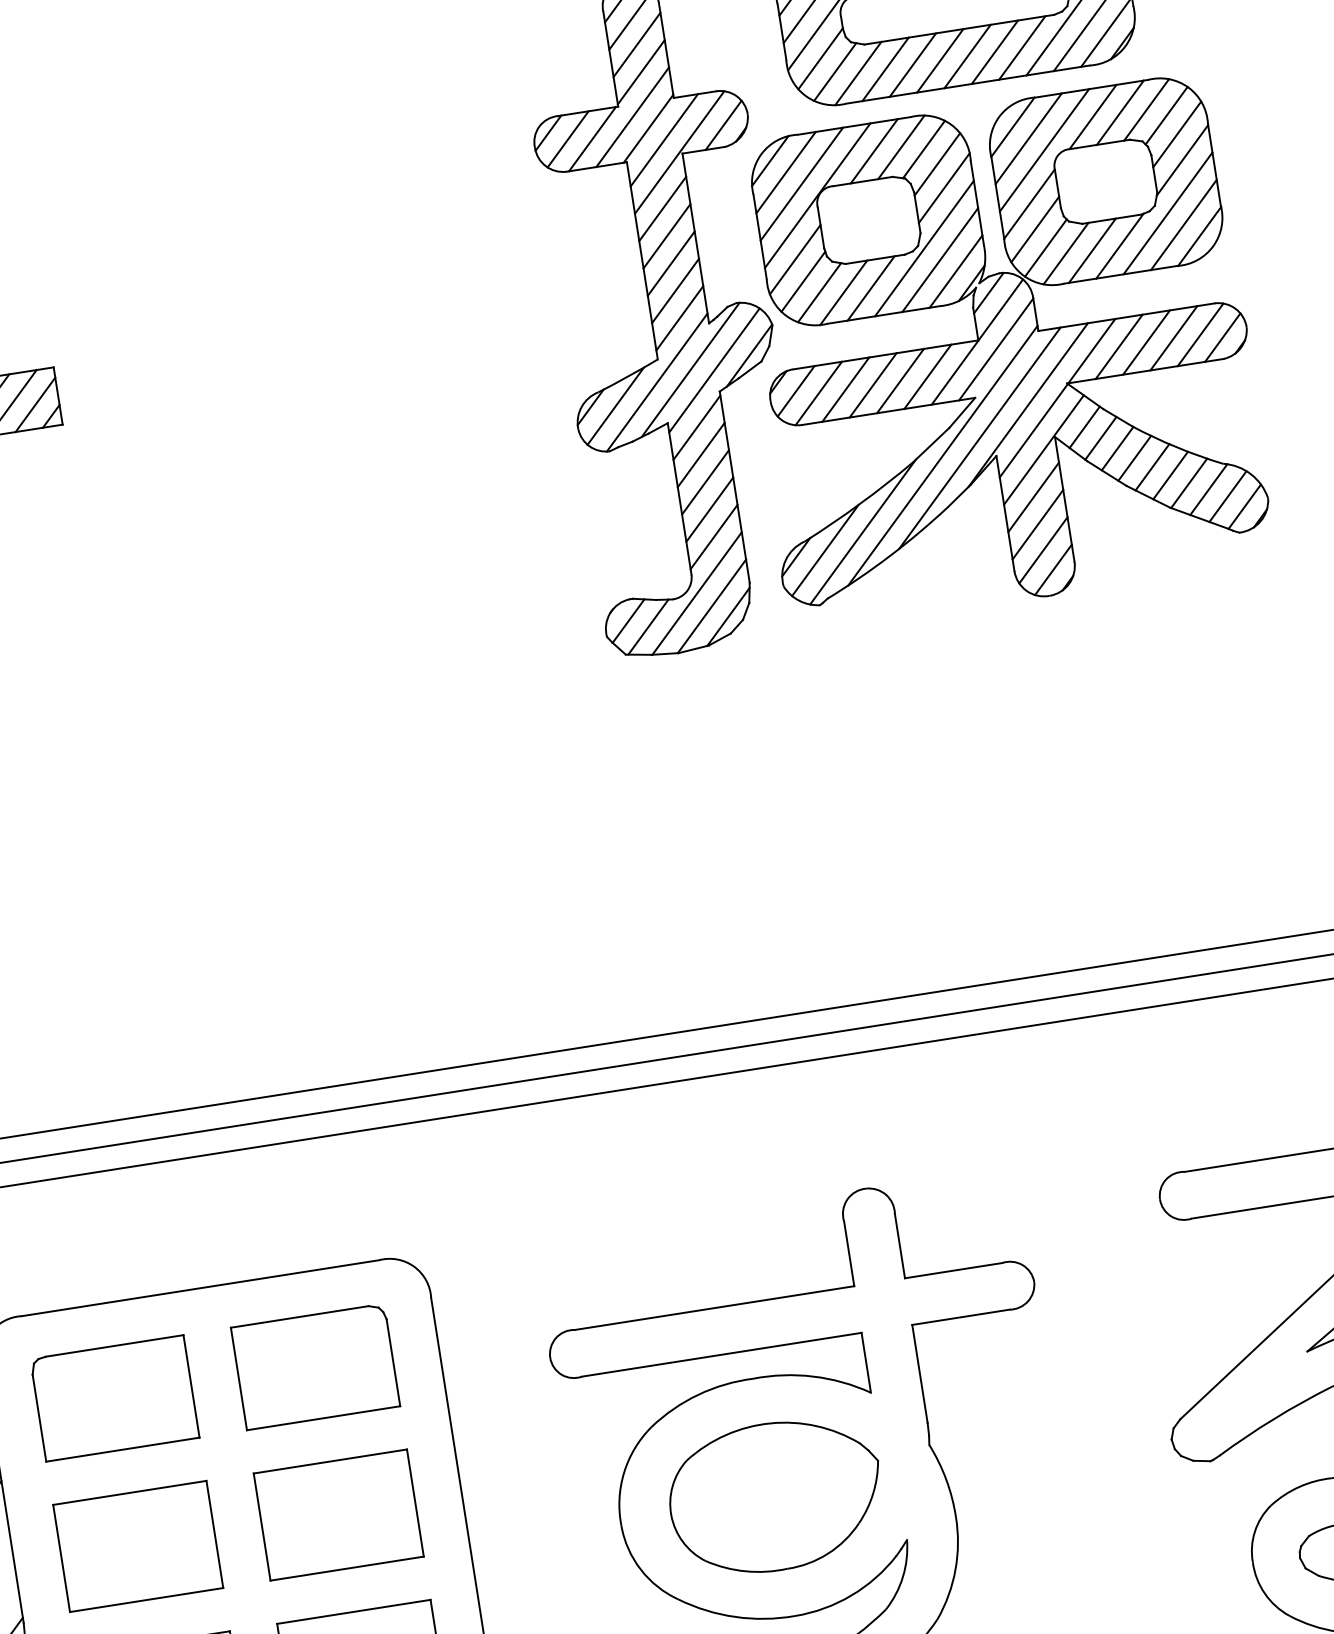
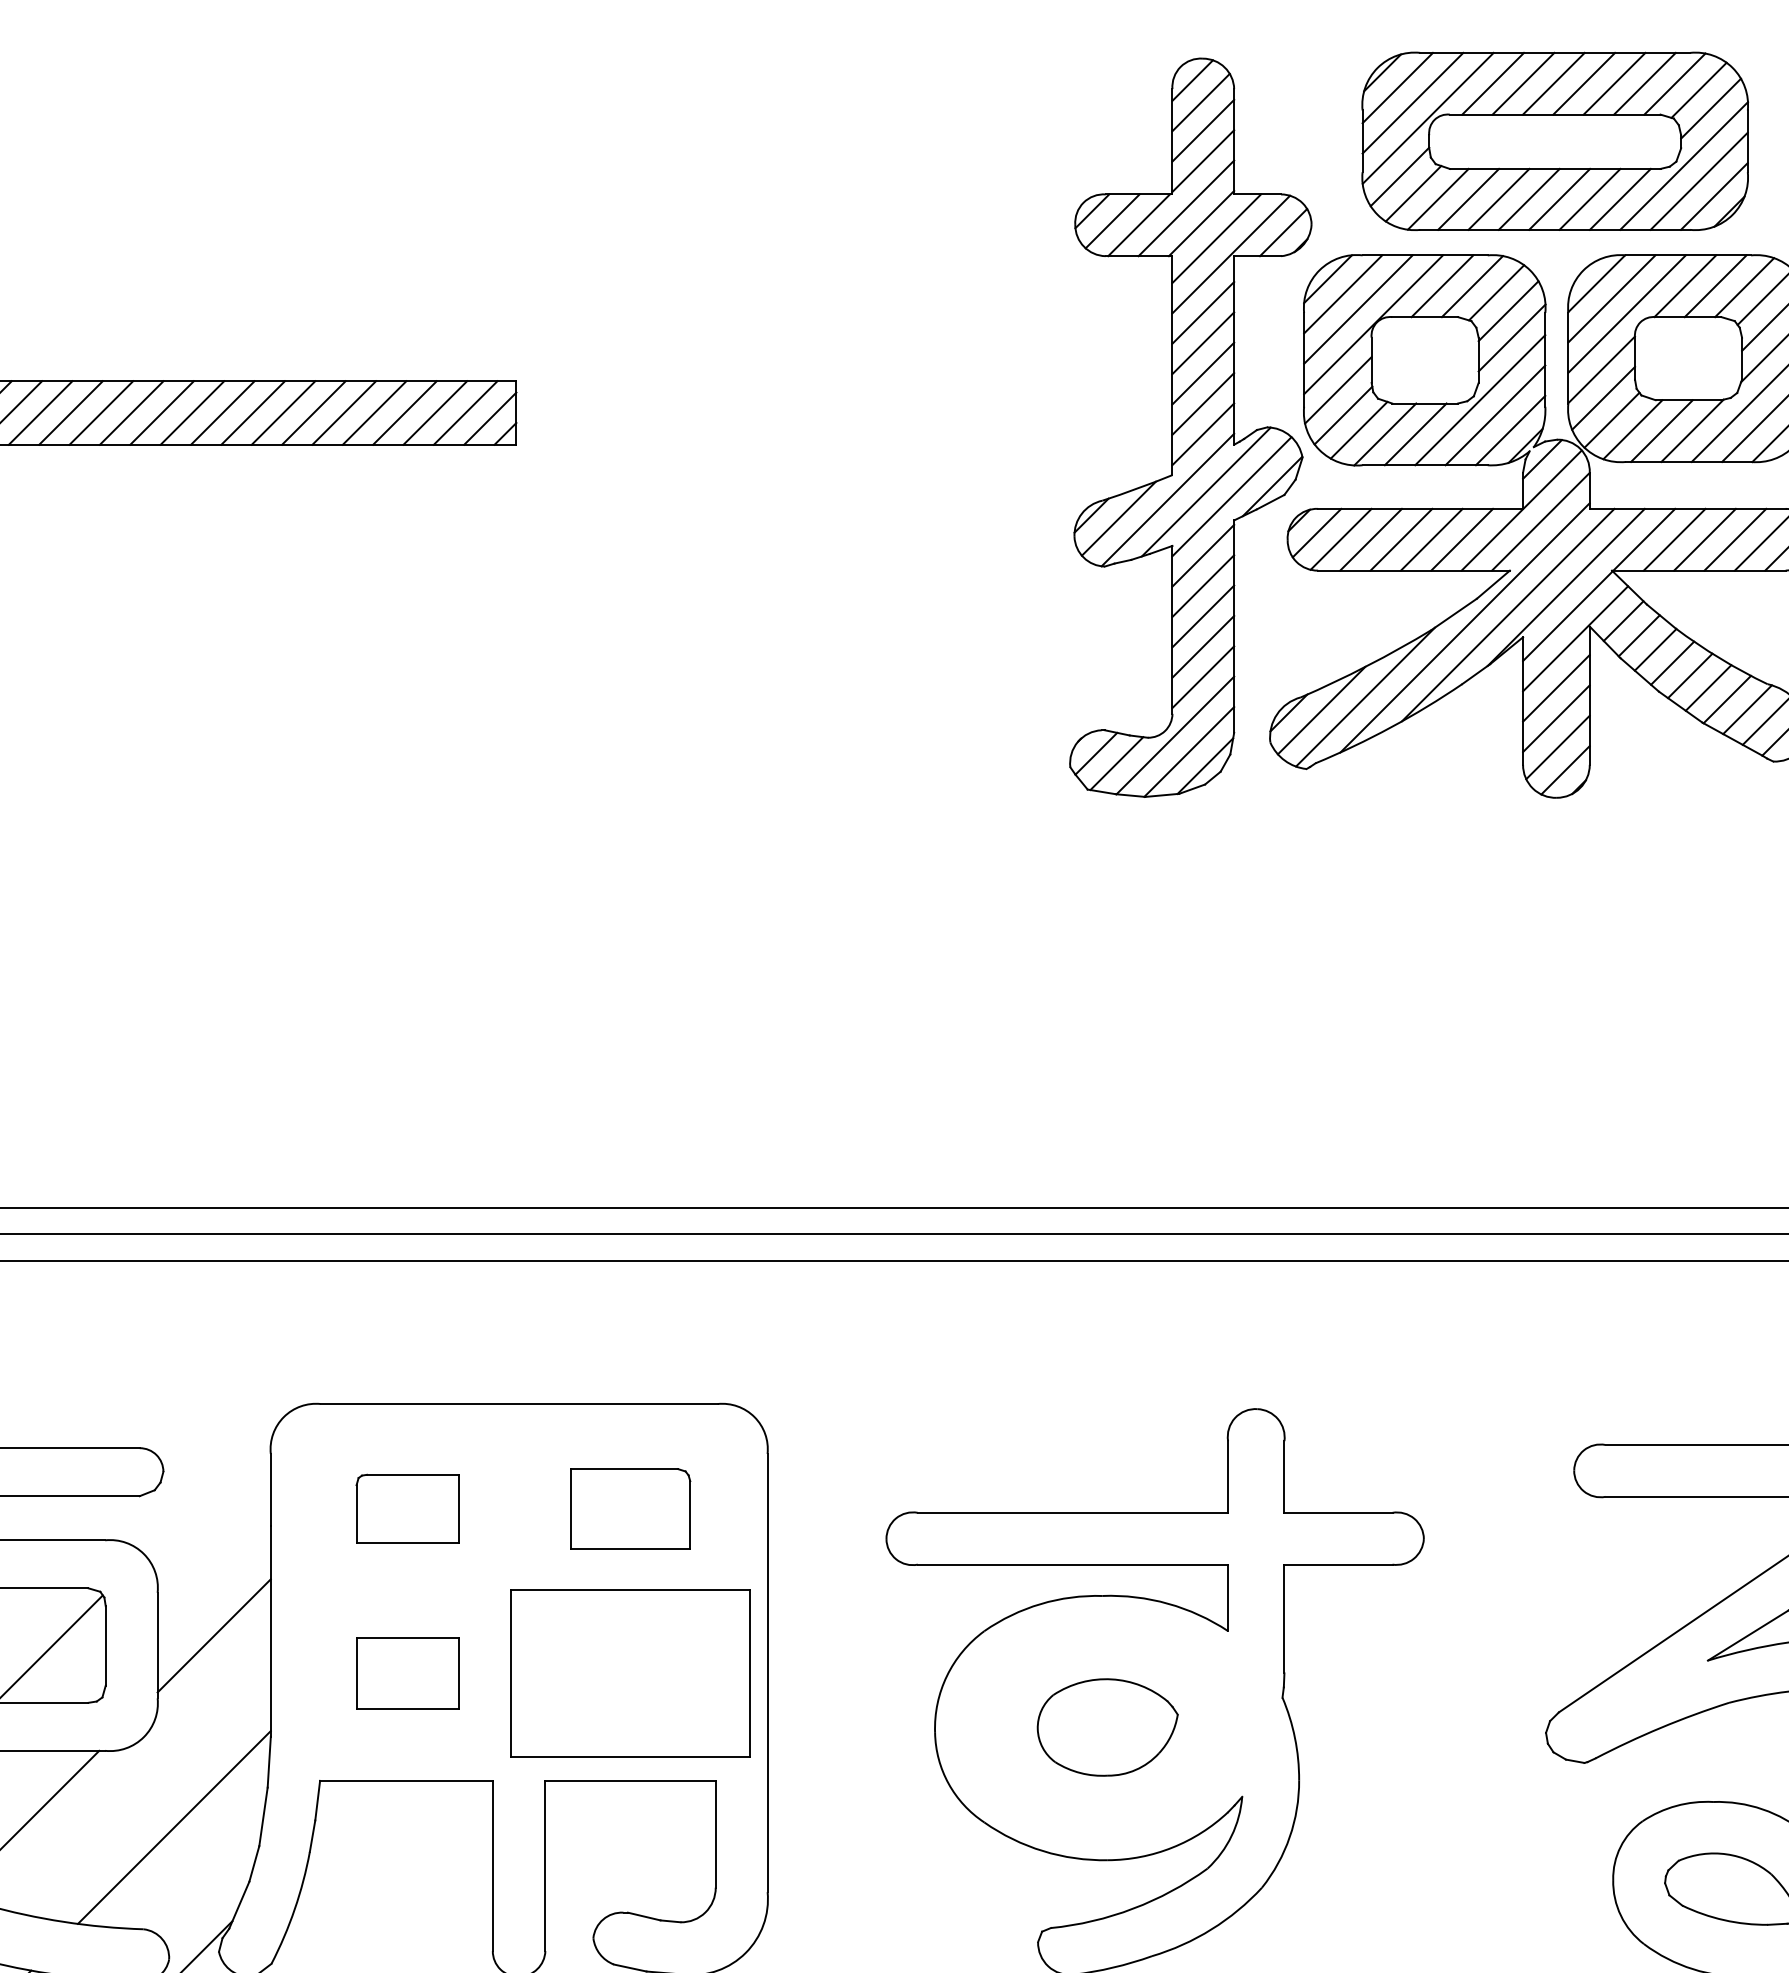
part: (315, 1366) -> (630, 1508), size x0.7
part: (114, 1398) -> (407, 1508), size x0.6
part: (775, 1496) -> (1107, 1727), size x0.6
part: (338, 1515) -> (630, 1673), size x1.4
part: (137, 1546) -> (407, 1673), size x0.6

